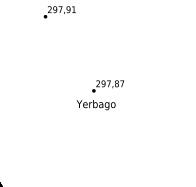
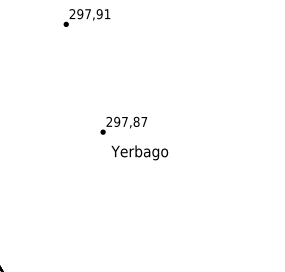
text: (108, 86) -> (124, 125), moved

